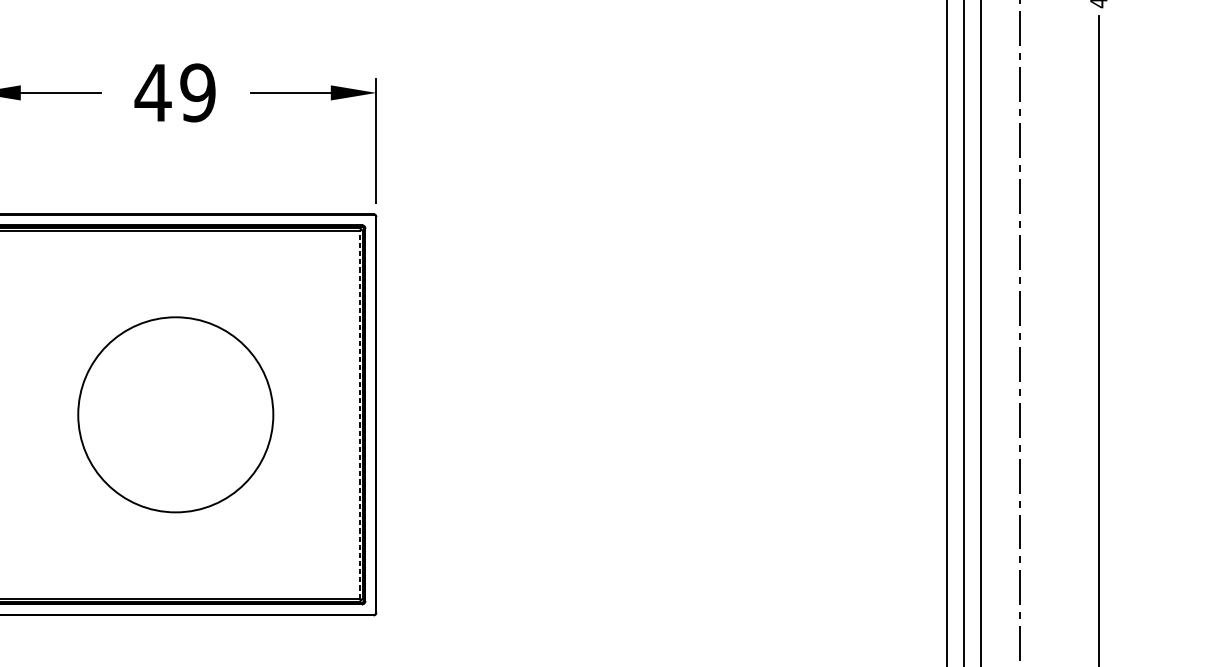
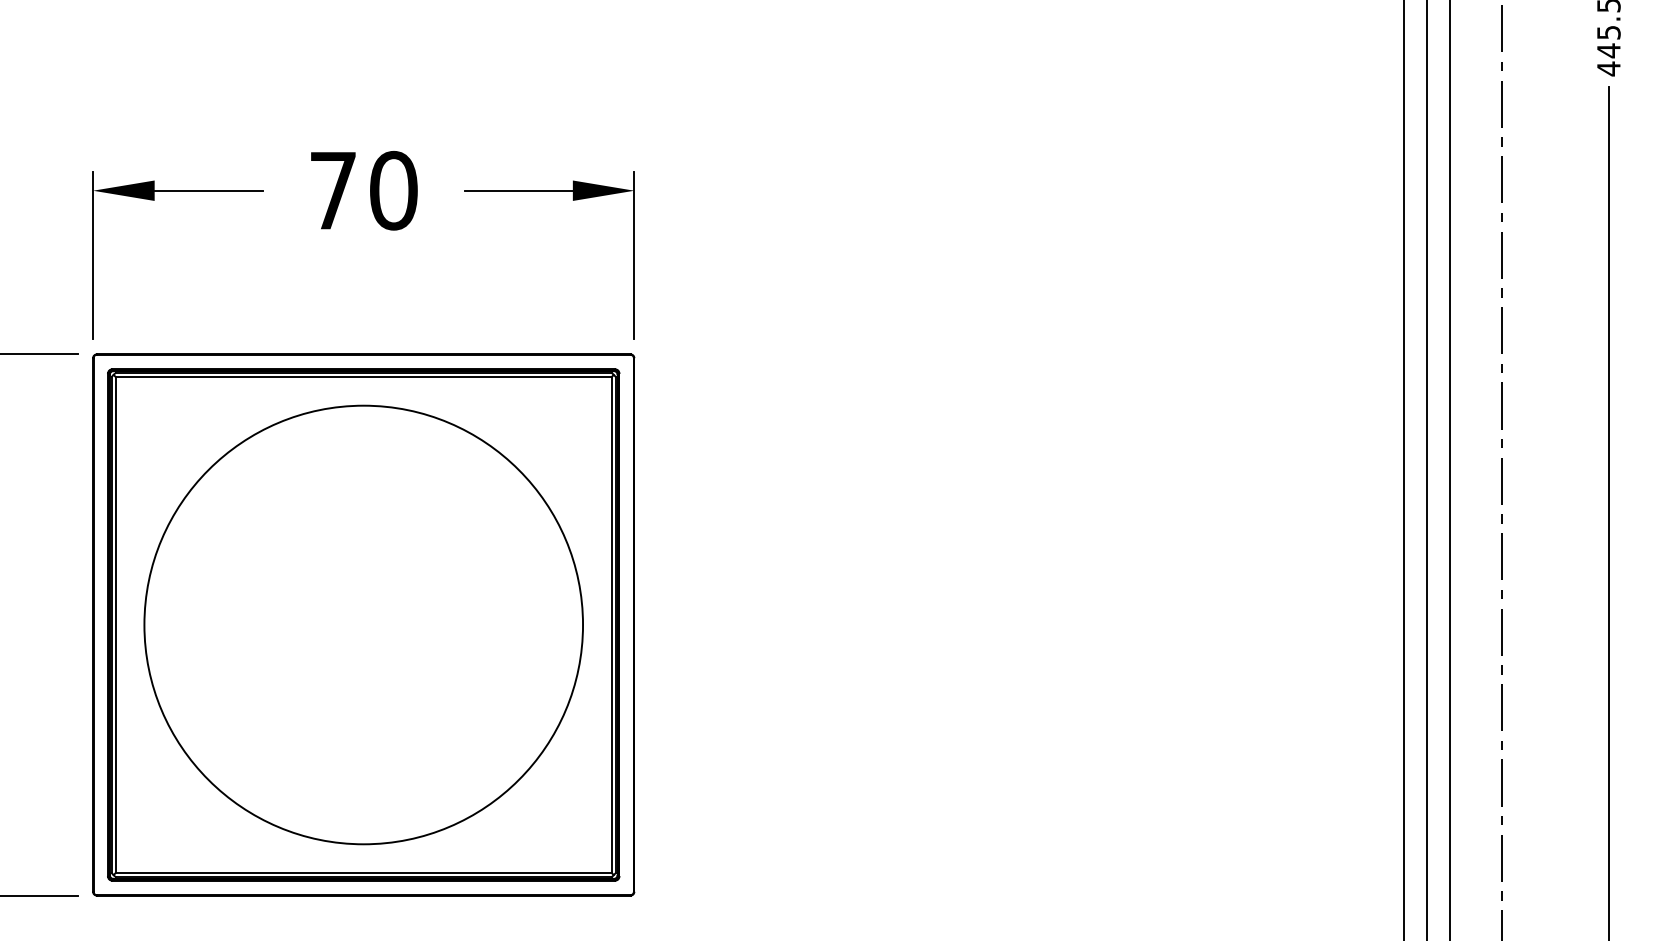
text: (174, 92) -> (362, 190), 49 -> 70
circle: (175, 414) -> (363, 624), size x1.67
line: (359, 414) -> (611, 624), dashed -> solid

